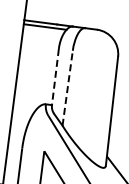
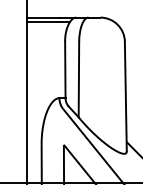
line: (55, 77) -> (65, 70), dashed -> solid
line: (67, 88) -> (78, 79), dashed -> solid

